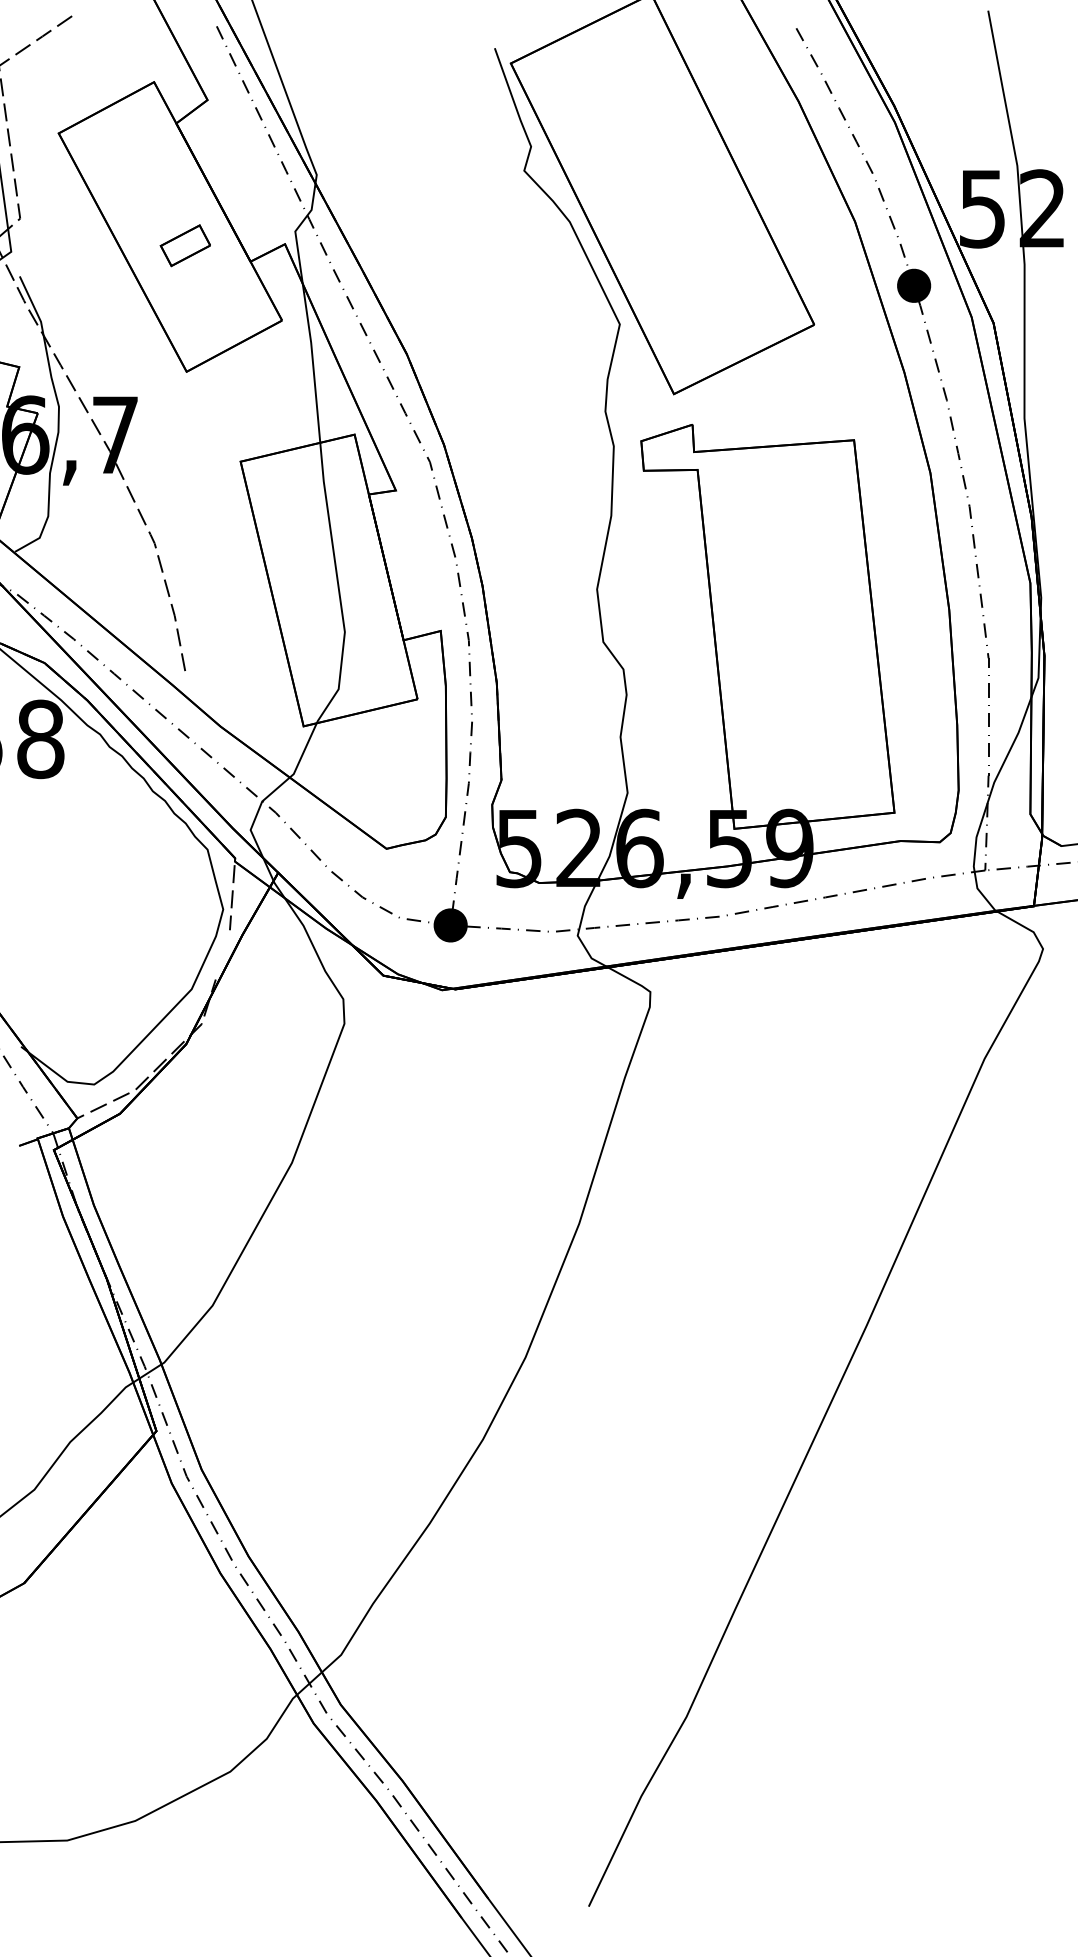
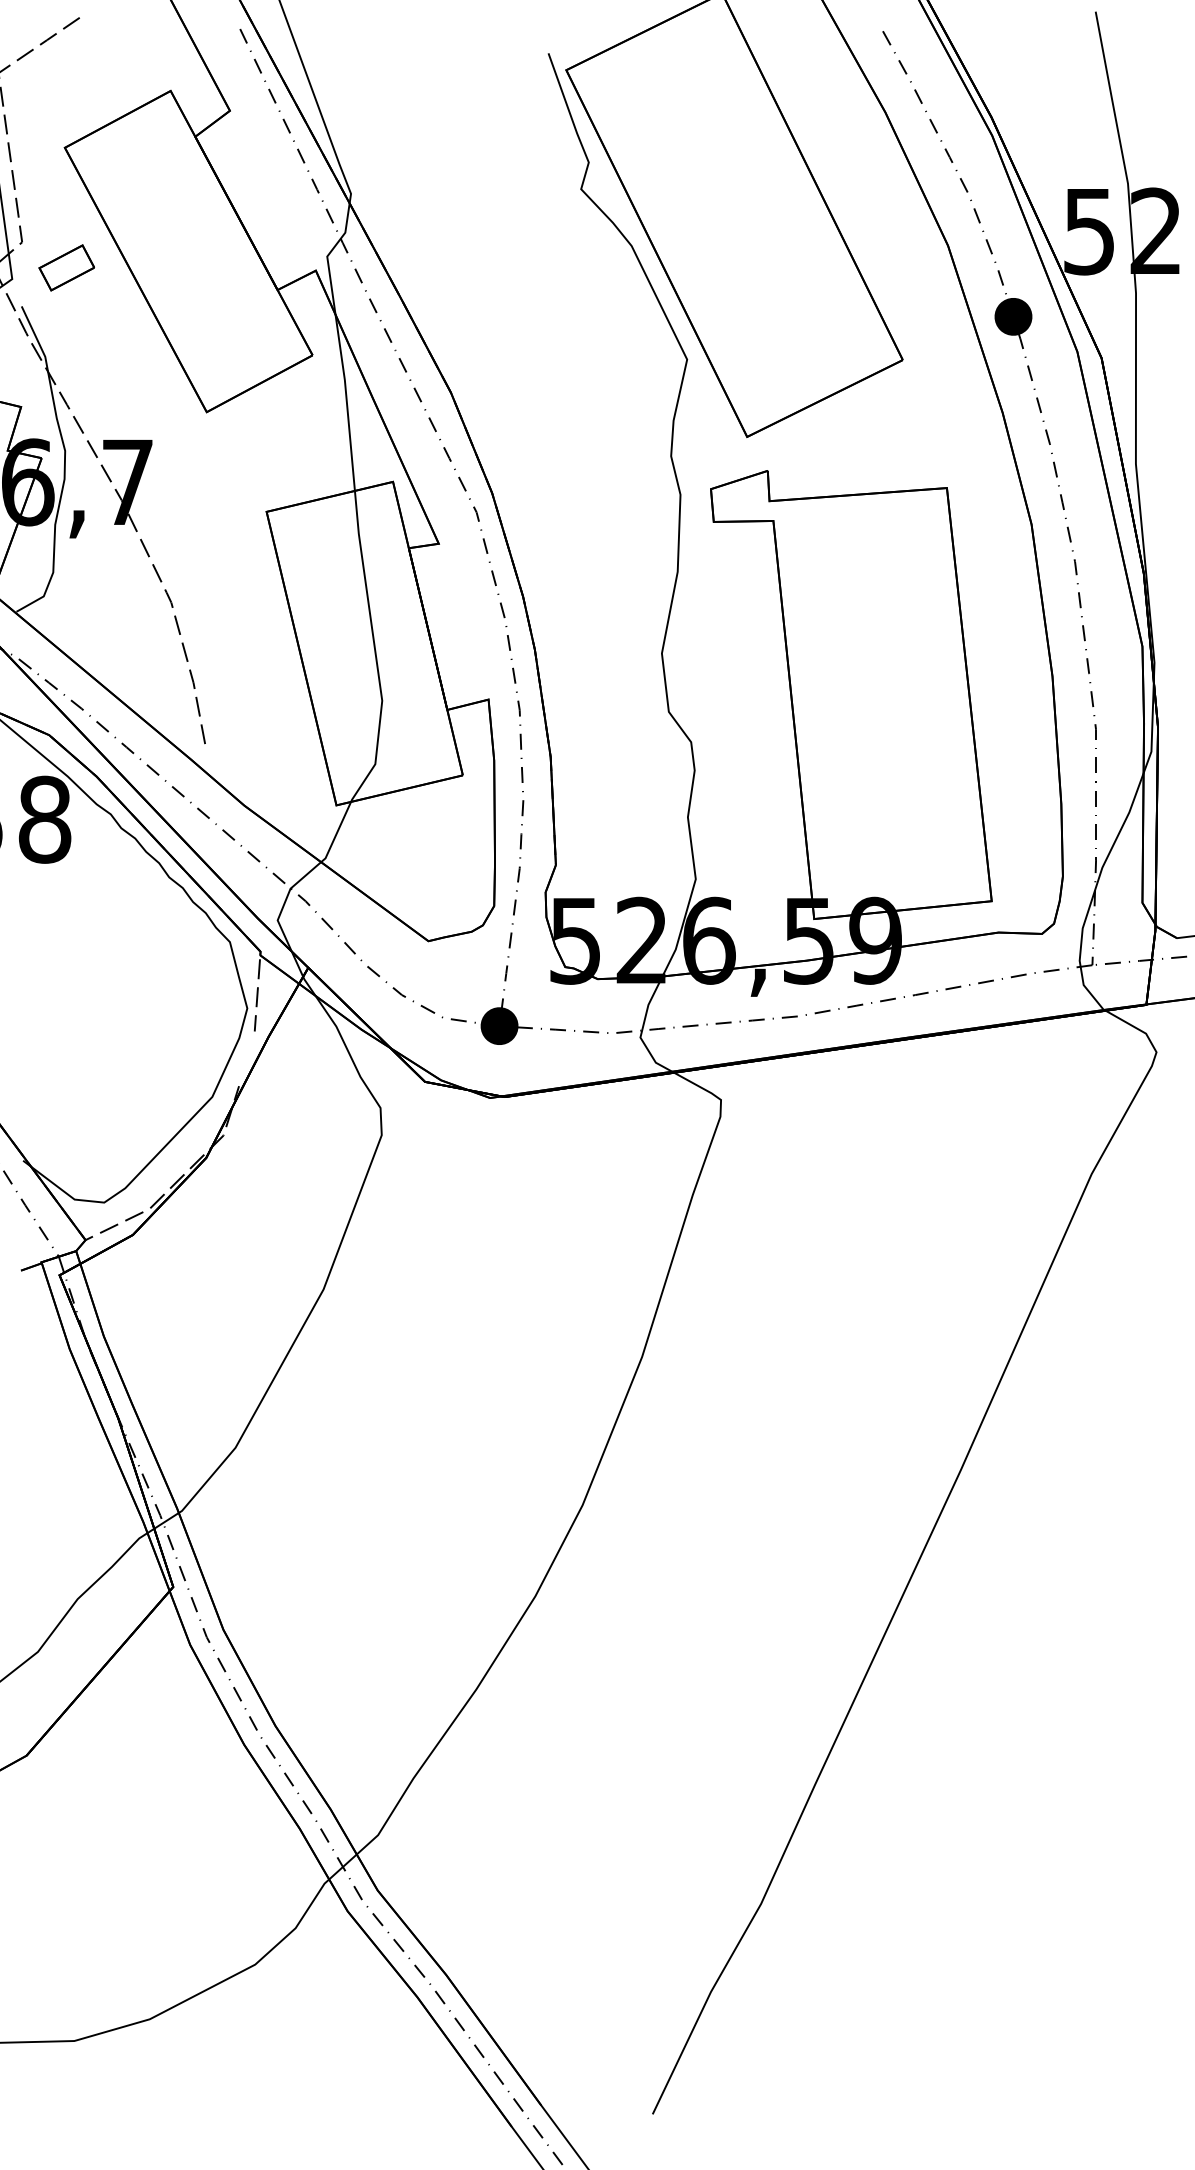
part: (184, 245) -> (65, 267), moved

